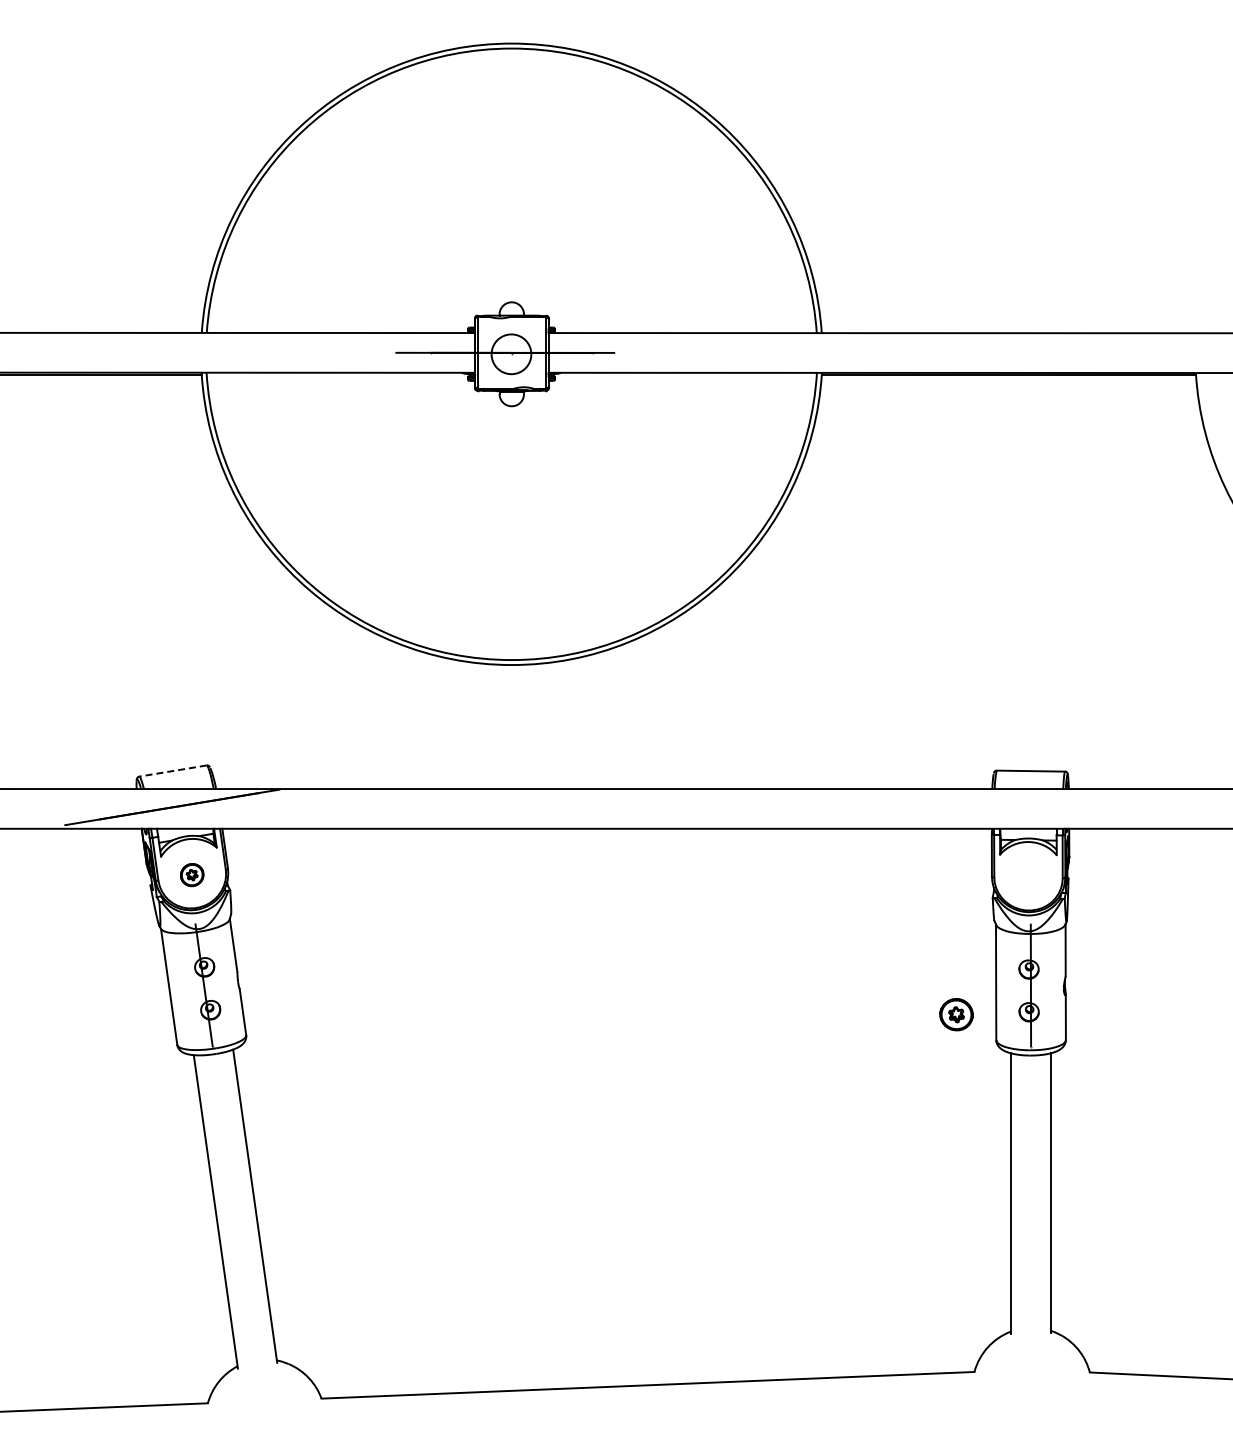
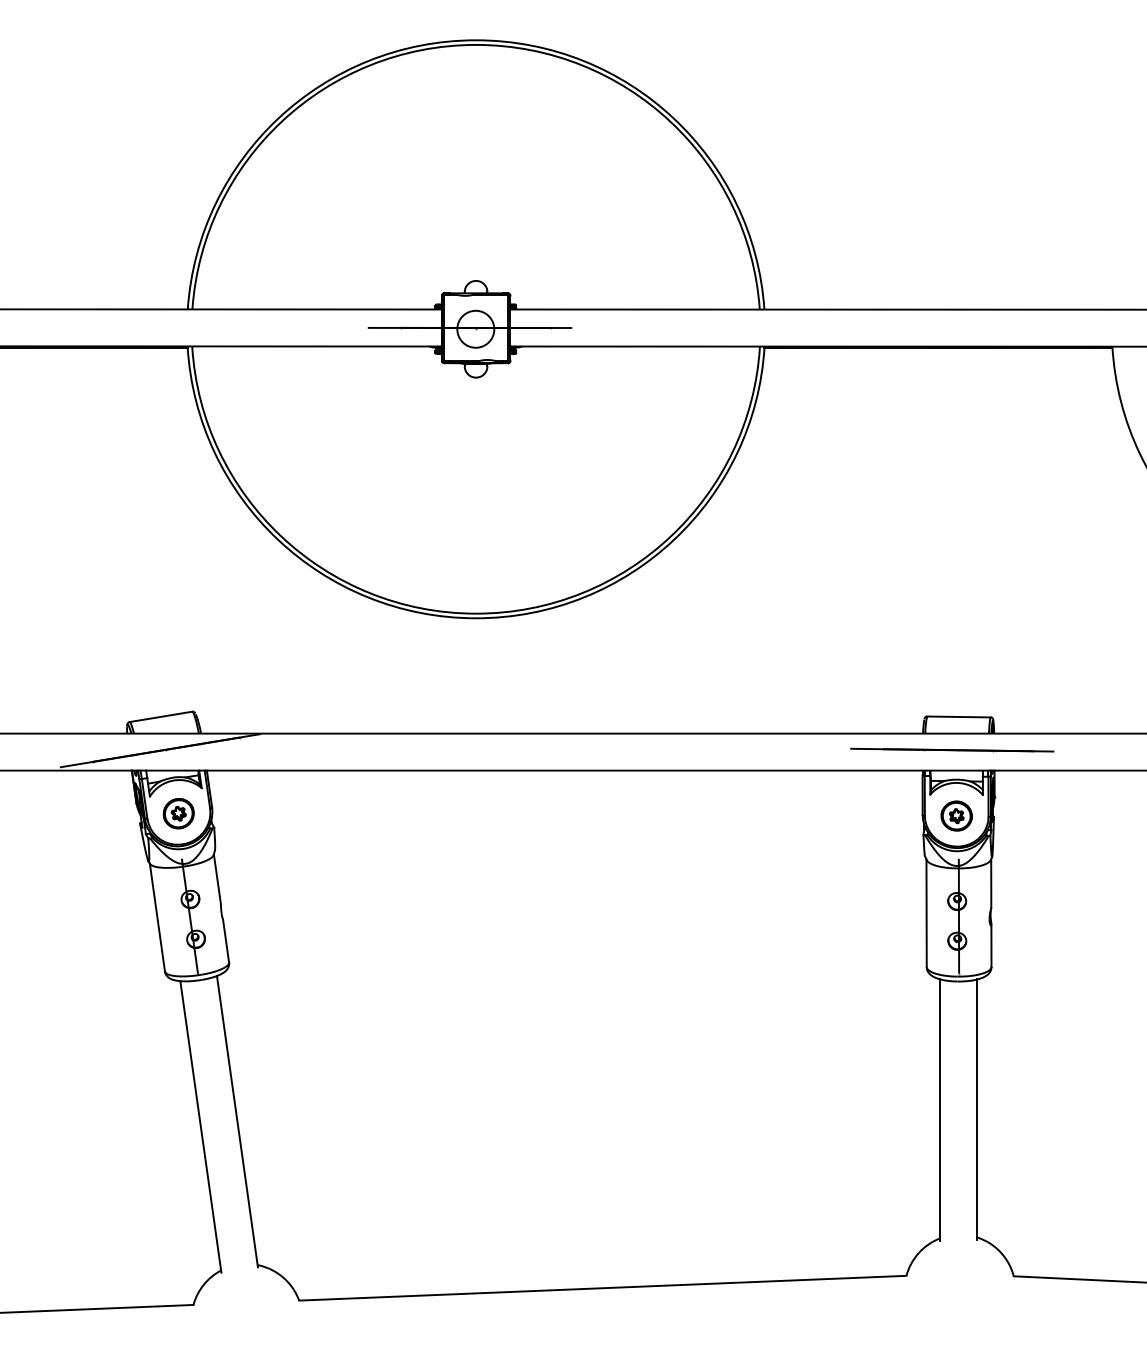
line: (172, 771) -> (160, 717), dashed -> solid
line: (1023, 806) -> (952, 749), added
part: (192, 874) -> (179, 813), size x1.43
part: (956, 1014) -> (956, 815), moved

